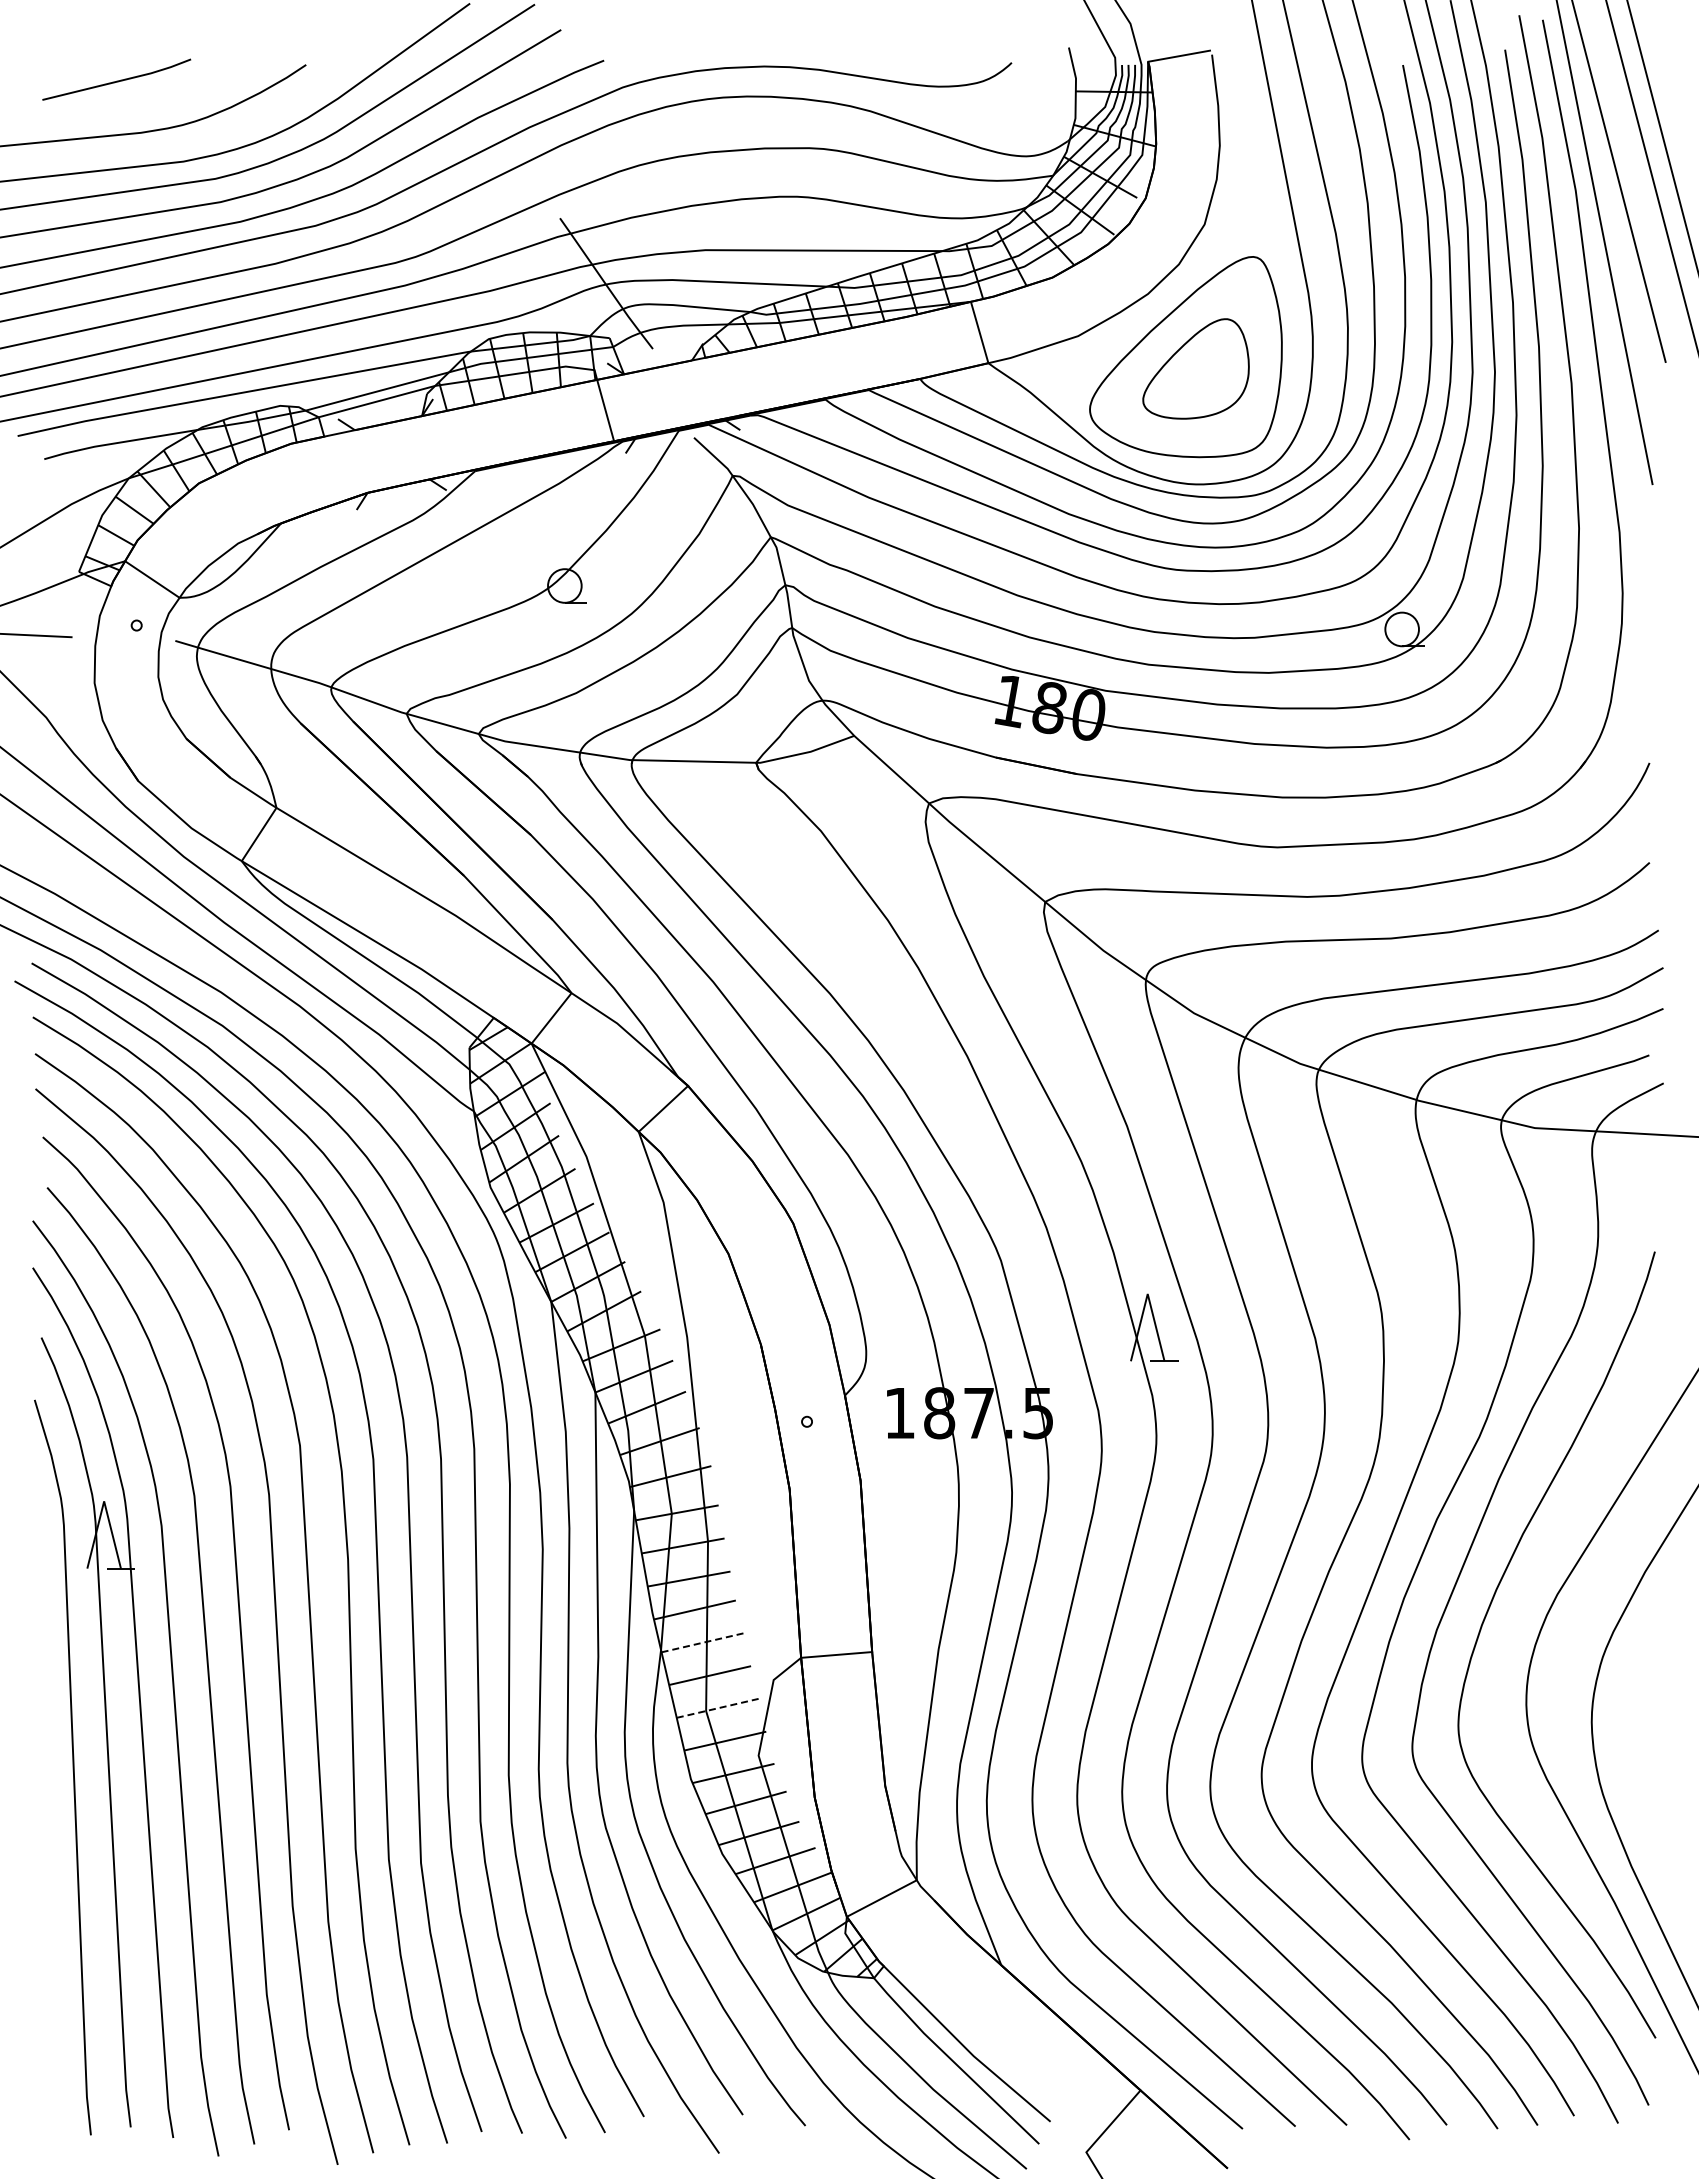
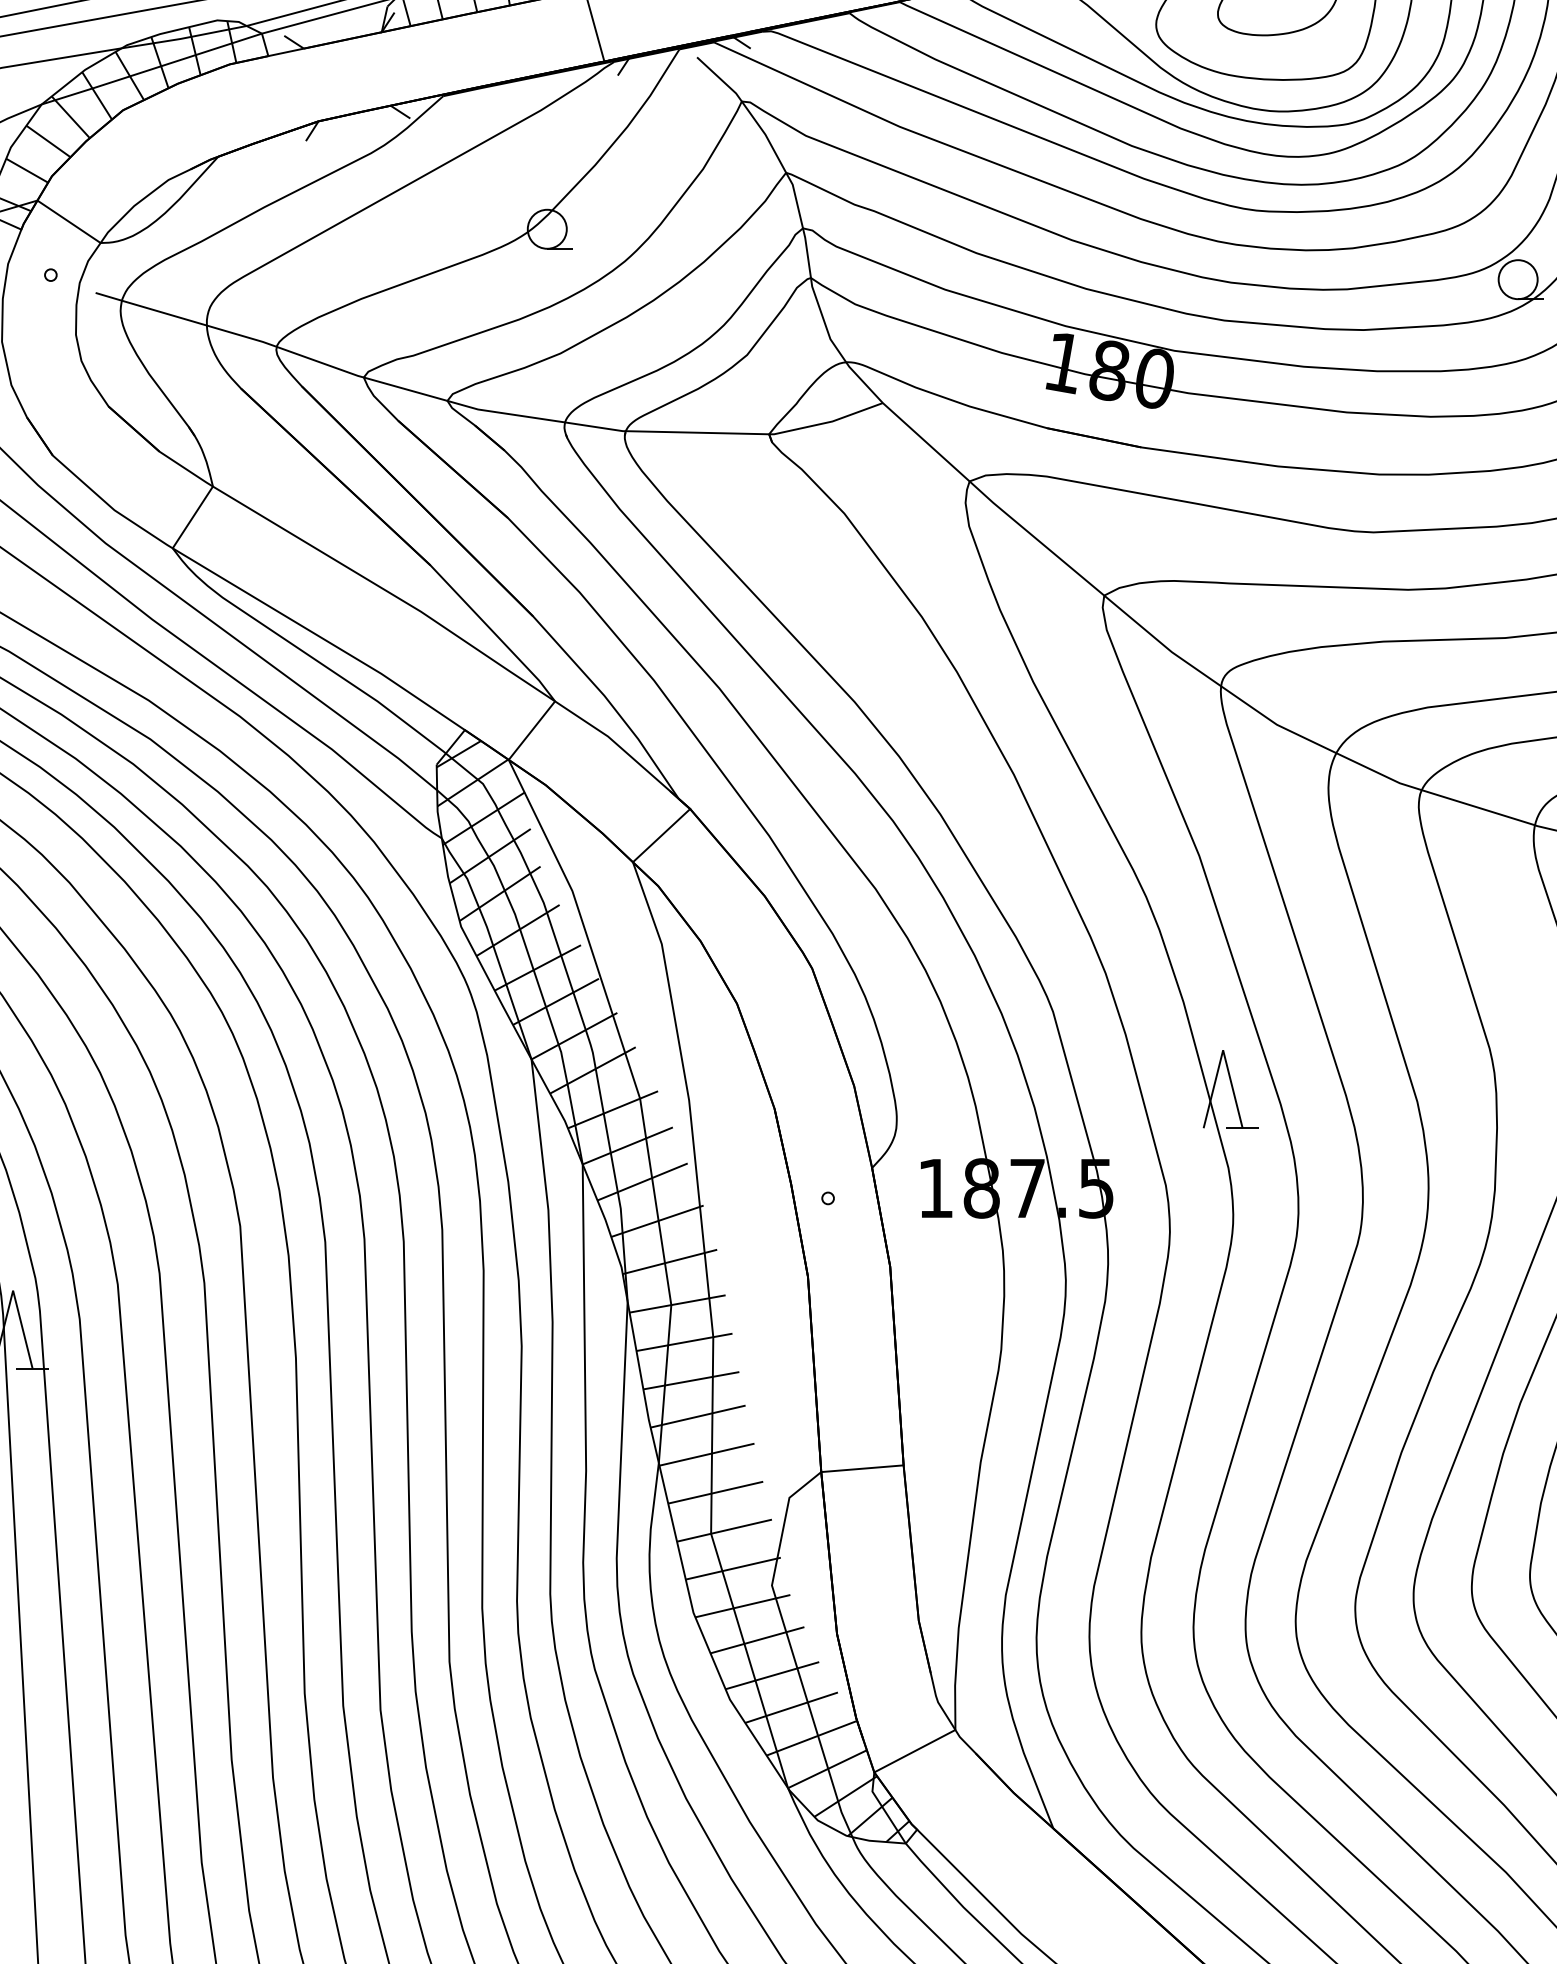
line: (703, 1642) -> (708, 1454), dashed -> solid
line: (717, 1708) -> (724, 1530), dashed -> solid

